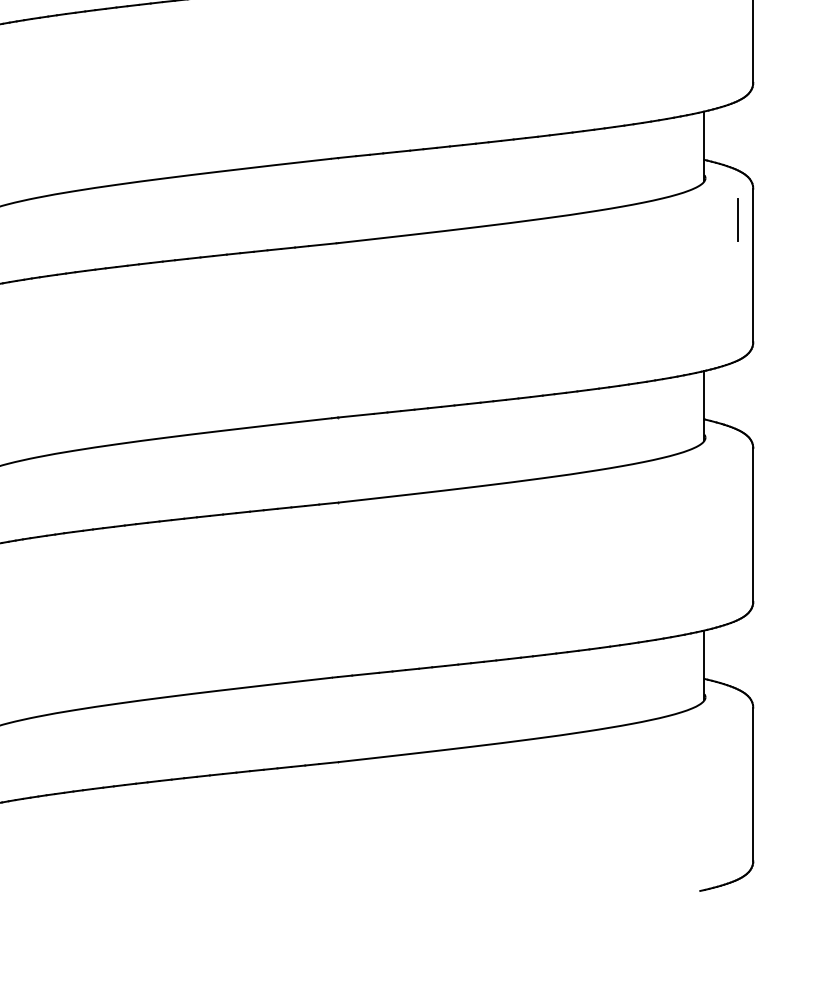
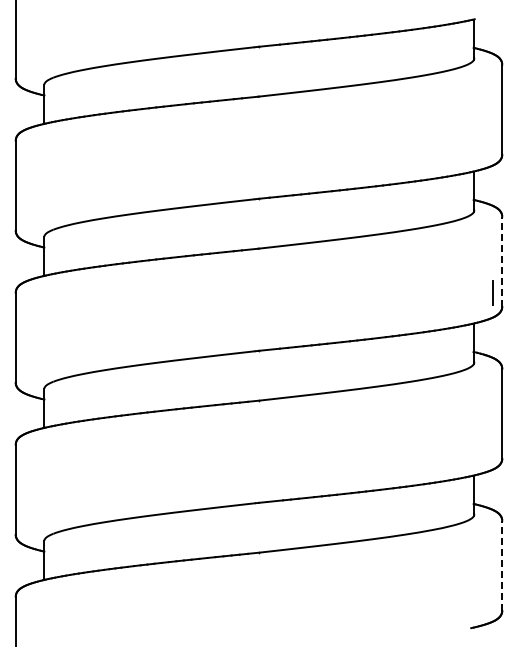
line: (736, 218) -> (492, 292), moved
line: (753, 265) -> (502, 261), solid -> dashed
line: (753, 783) -> (502, 565), solid -> dashed

